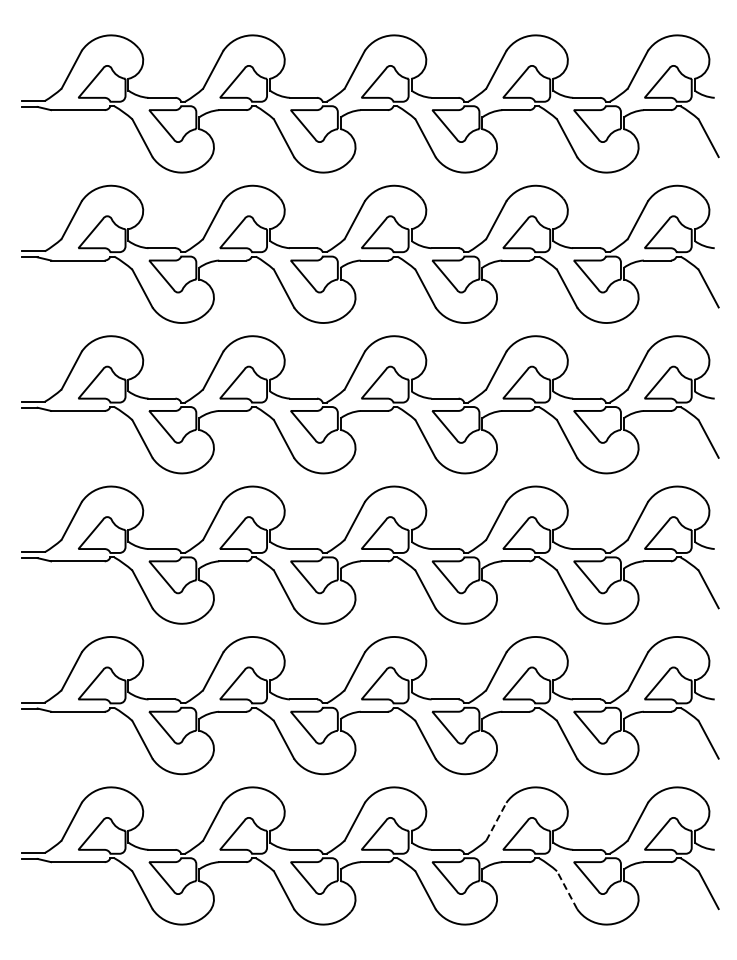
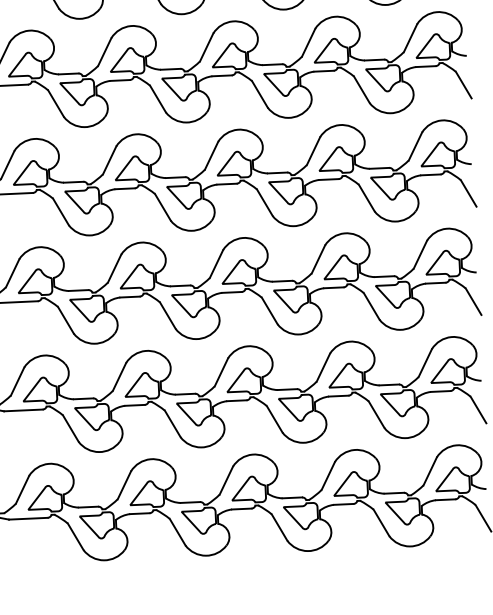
line: (496, 821) -> (328, 475), dashed -> solid
line: (566, 889) -> (381, 522), dashed -> solid

